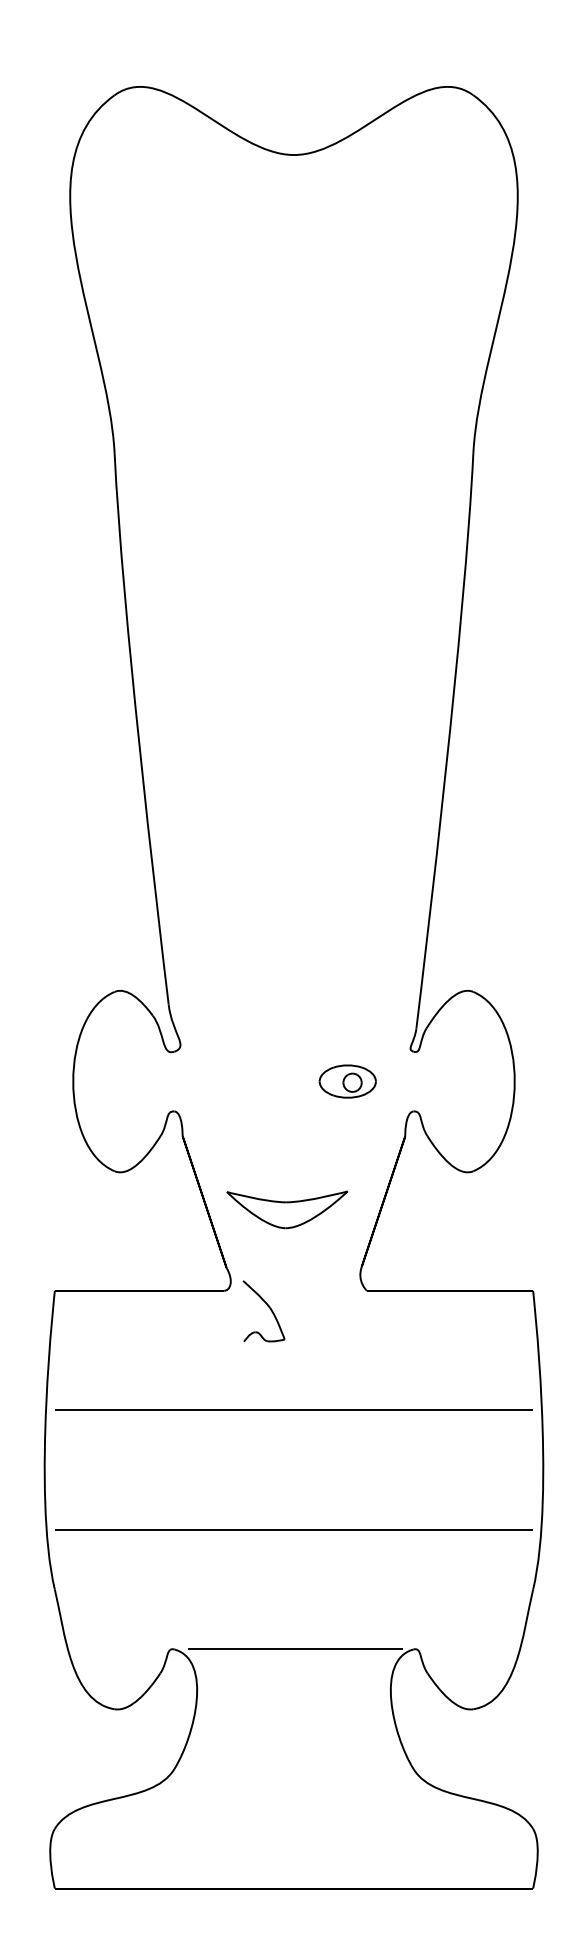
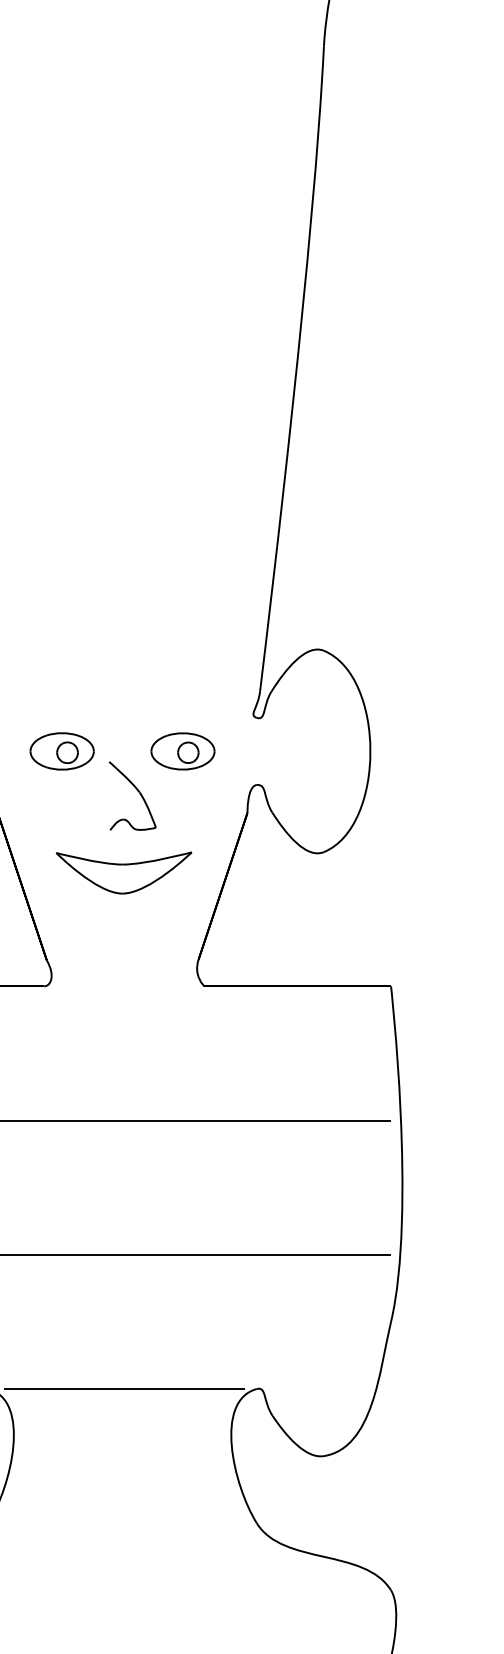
part: (240, 1081) -> (62, 751), added
part: (286, 1209) -> (123, 872), moved
part: (267, 1306) -> (136, 790), moved

